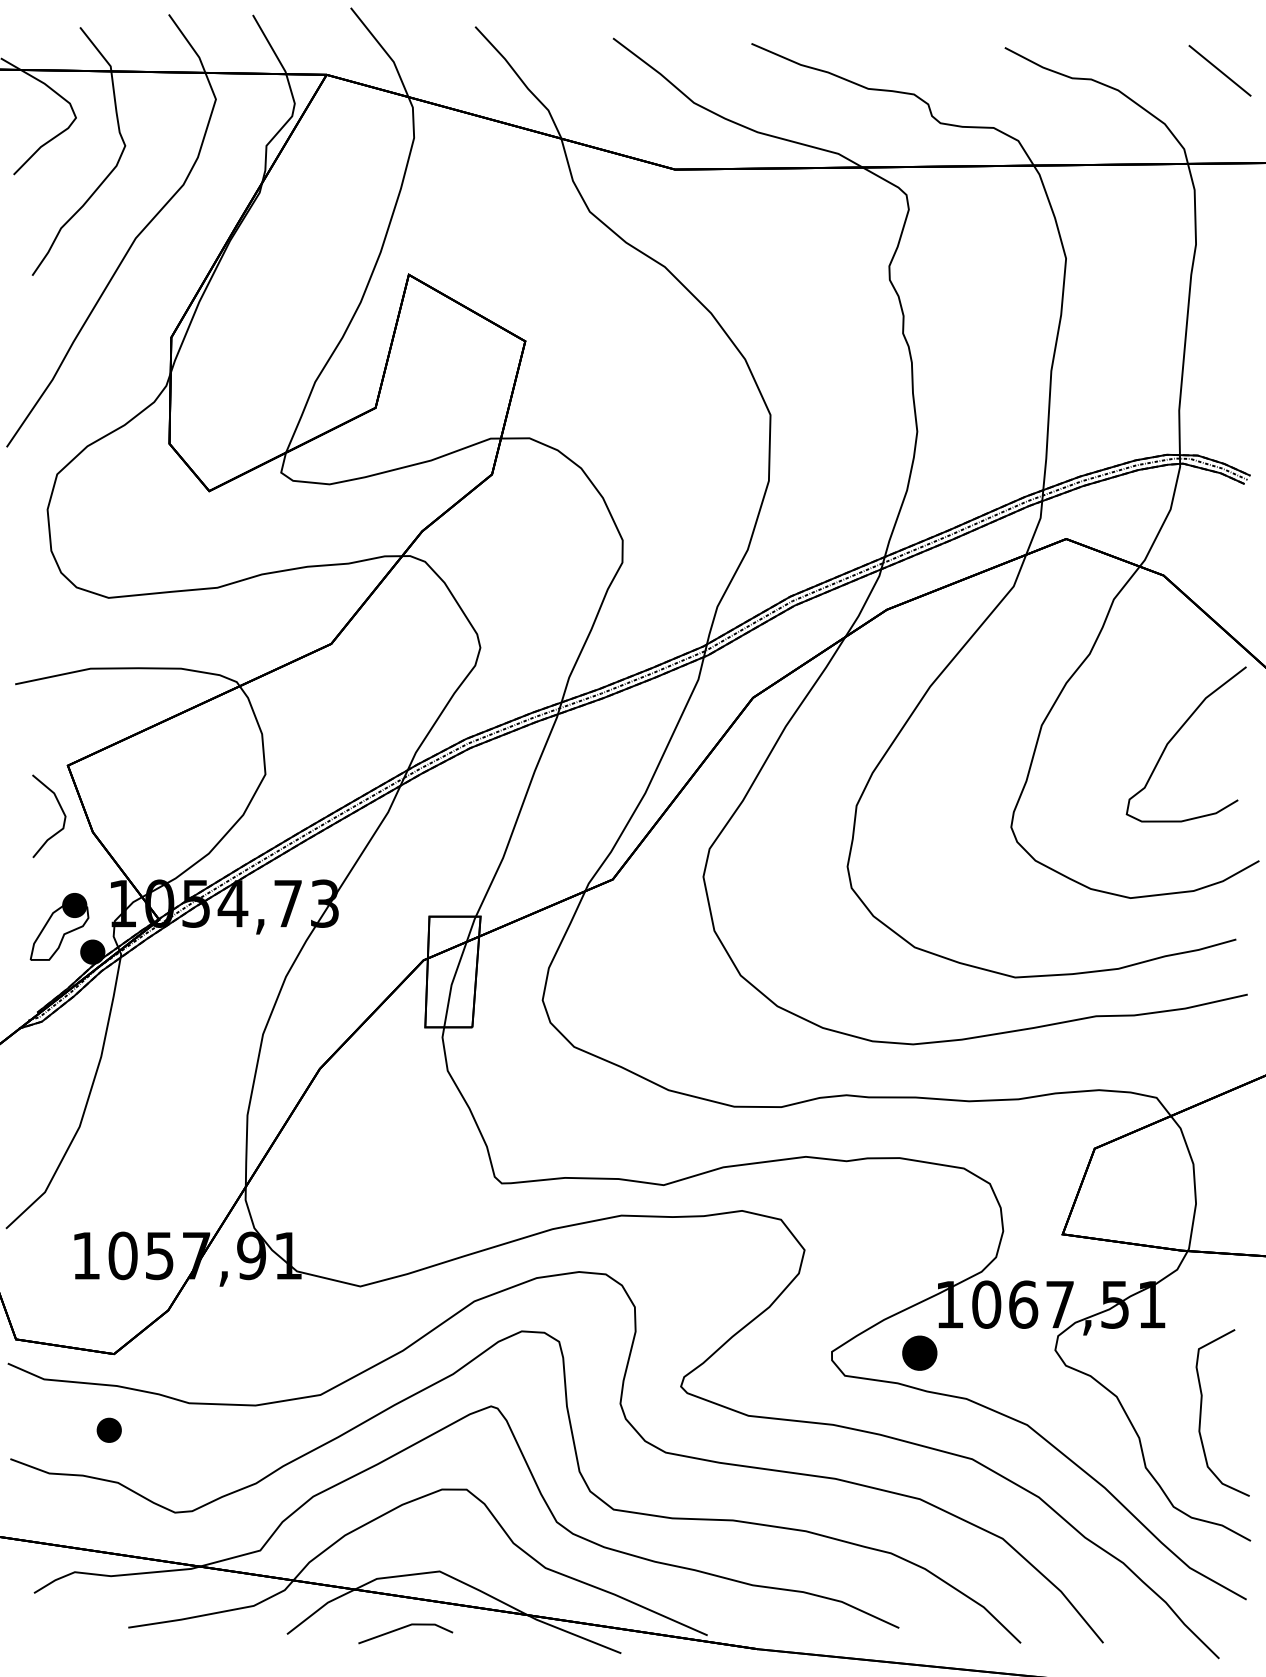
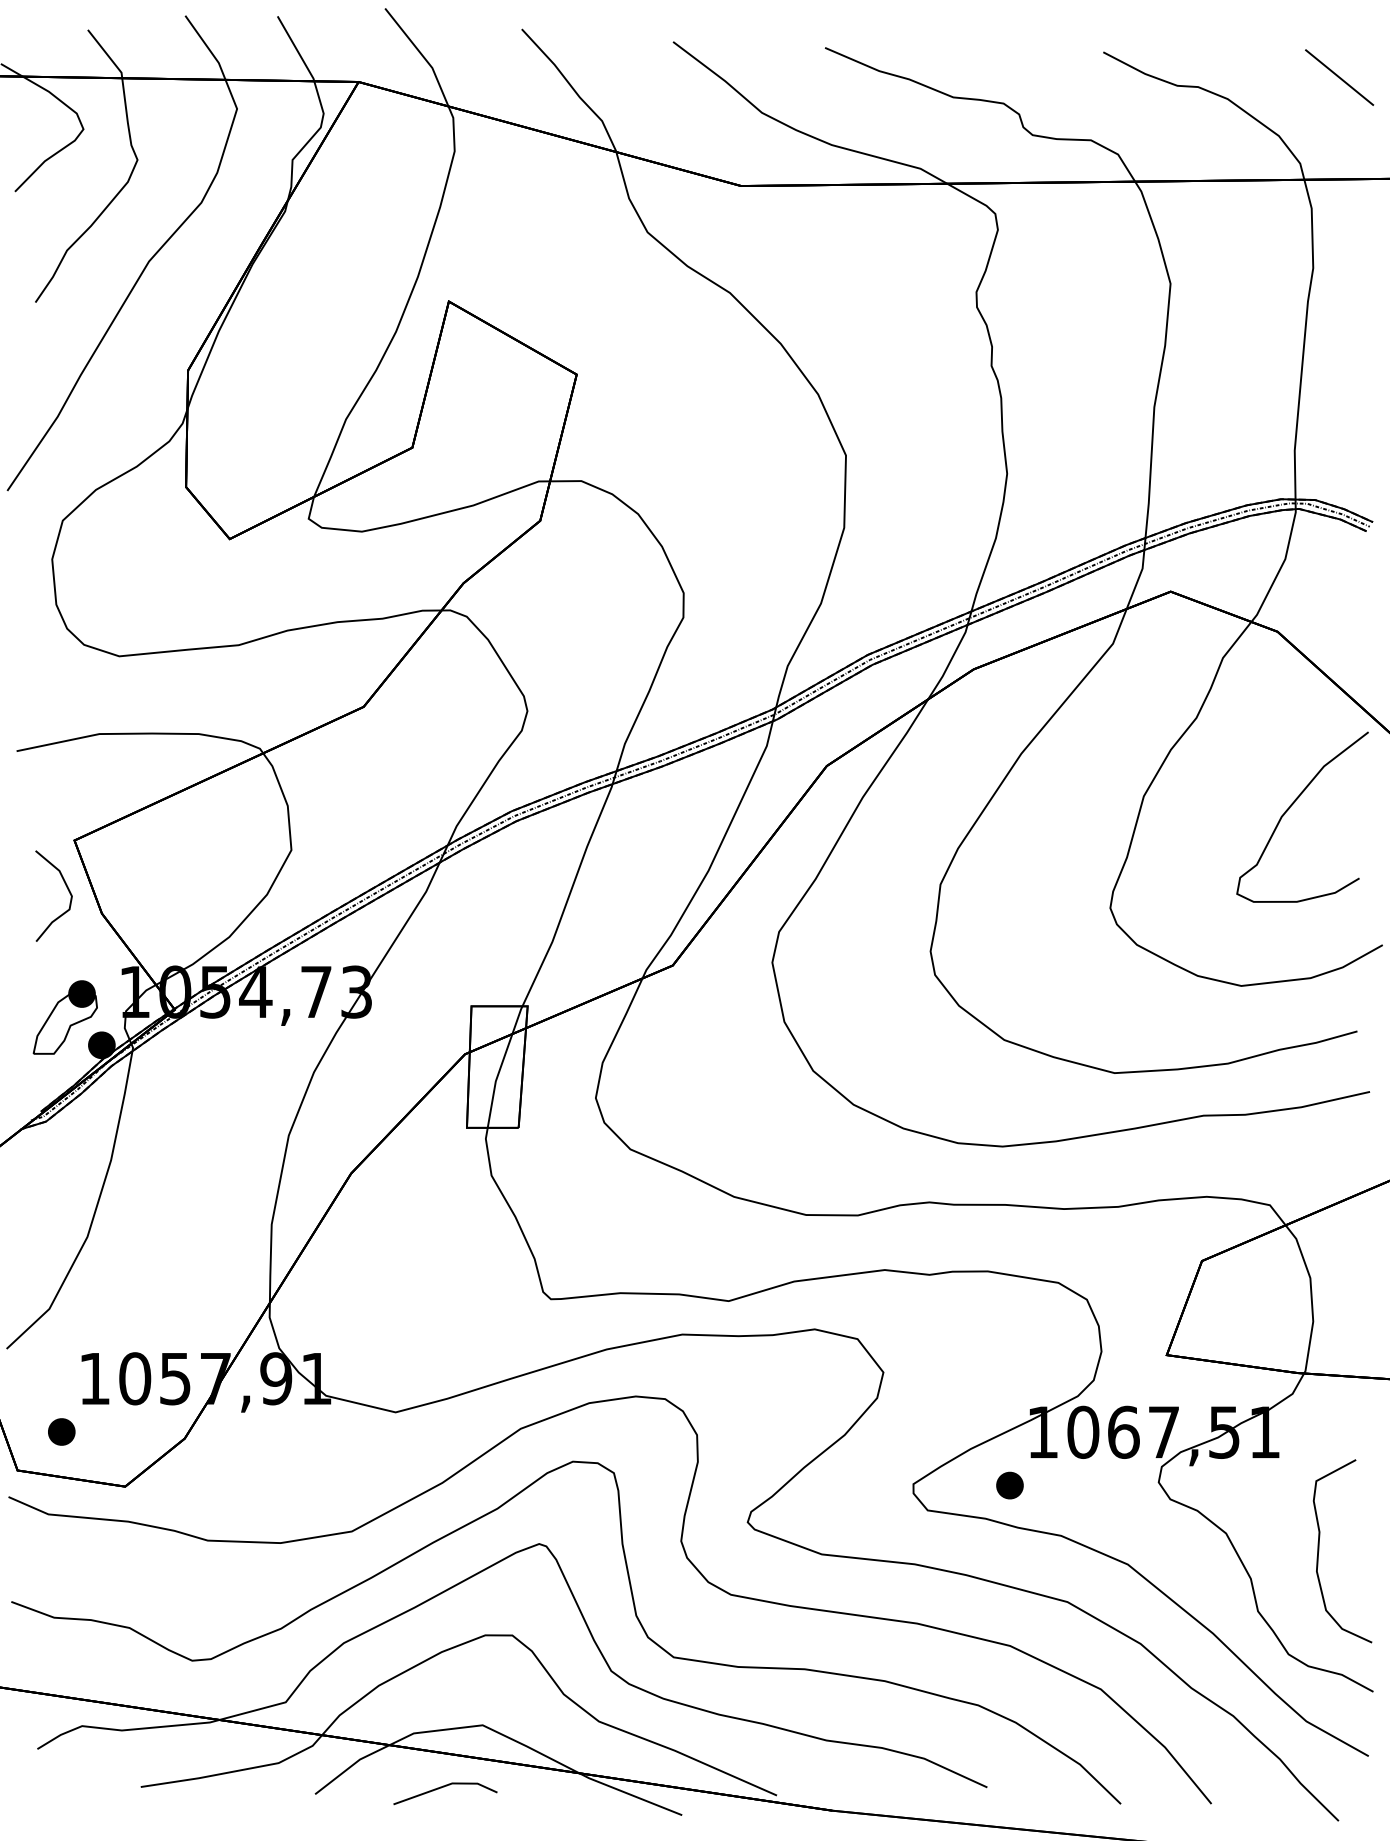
part: (919, 1352) -> (1009, 1484), size x0.71
part: (108, 1429) -> (60, 1431), moved

